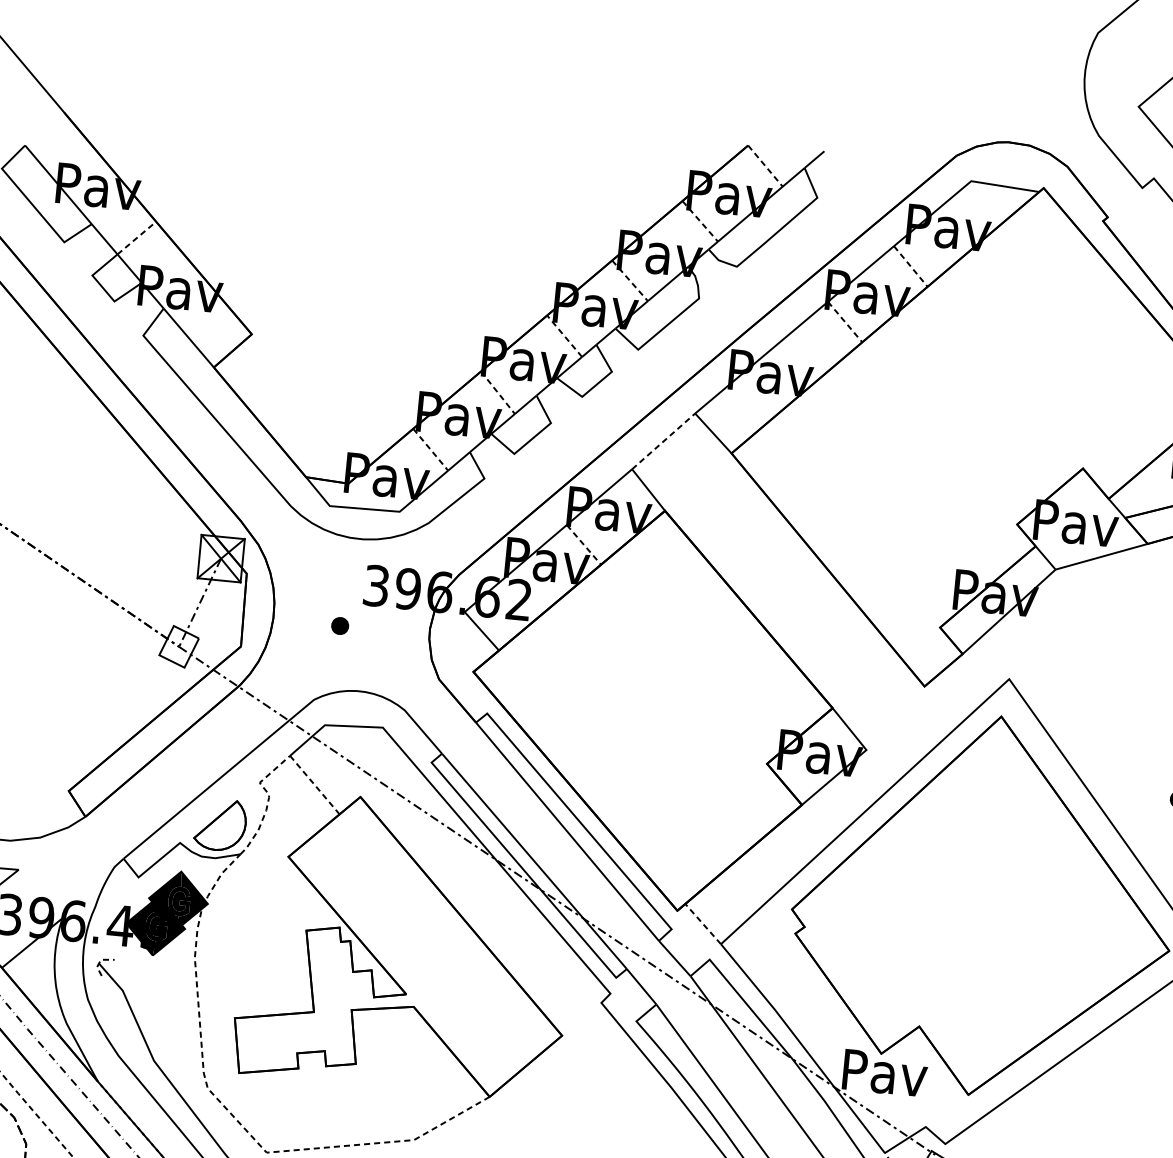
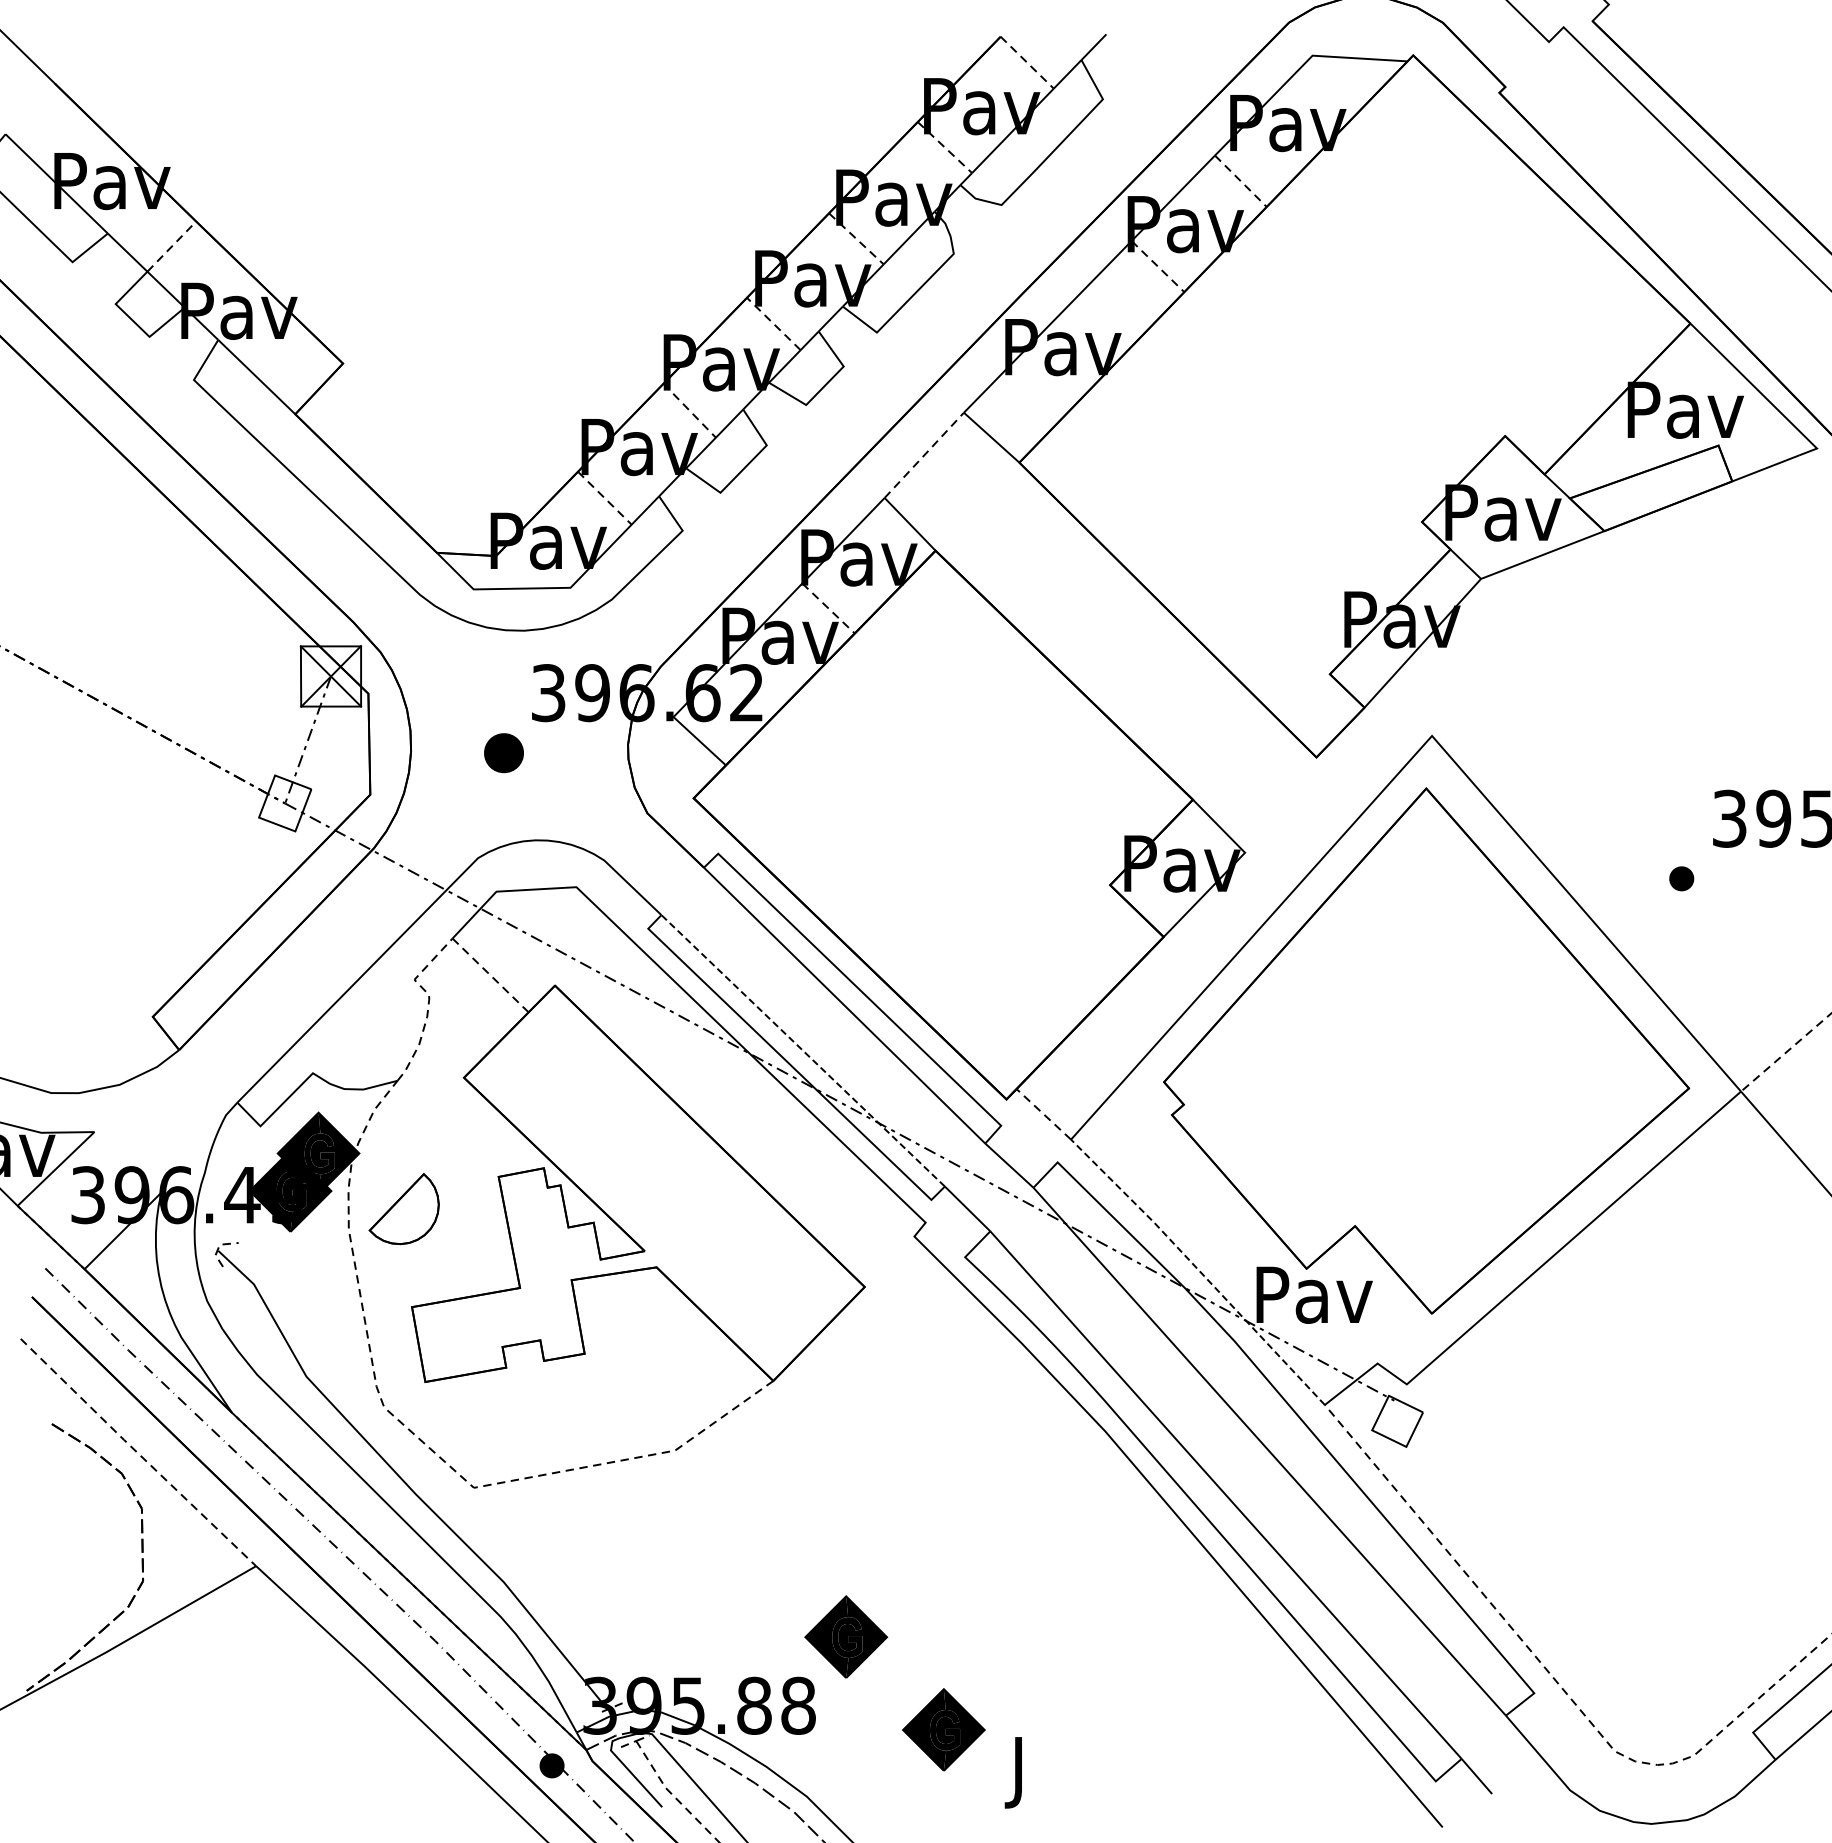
part: (339, 625) -> (503, 752), size x1.6
part: (220, 825) -> (403, 1209), moved
line: (534, 861) -> (802, 1050), solid -> dashed
line: (803, 1047) -> (1198, 1270), solid -> dashed

